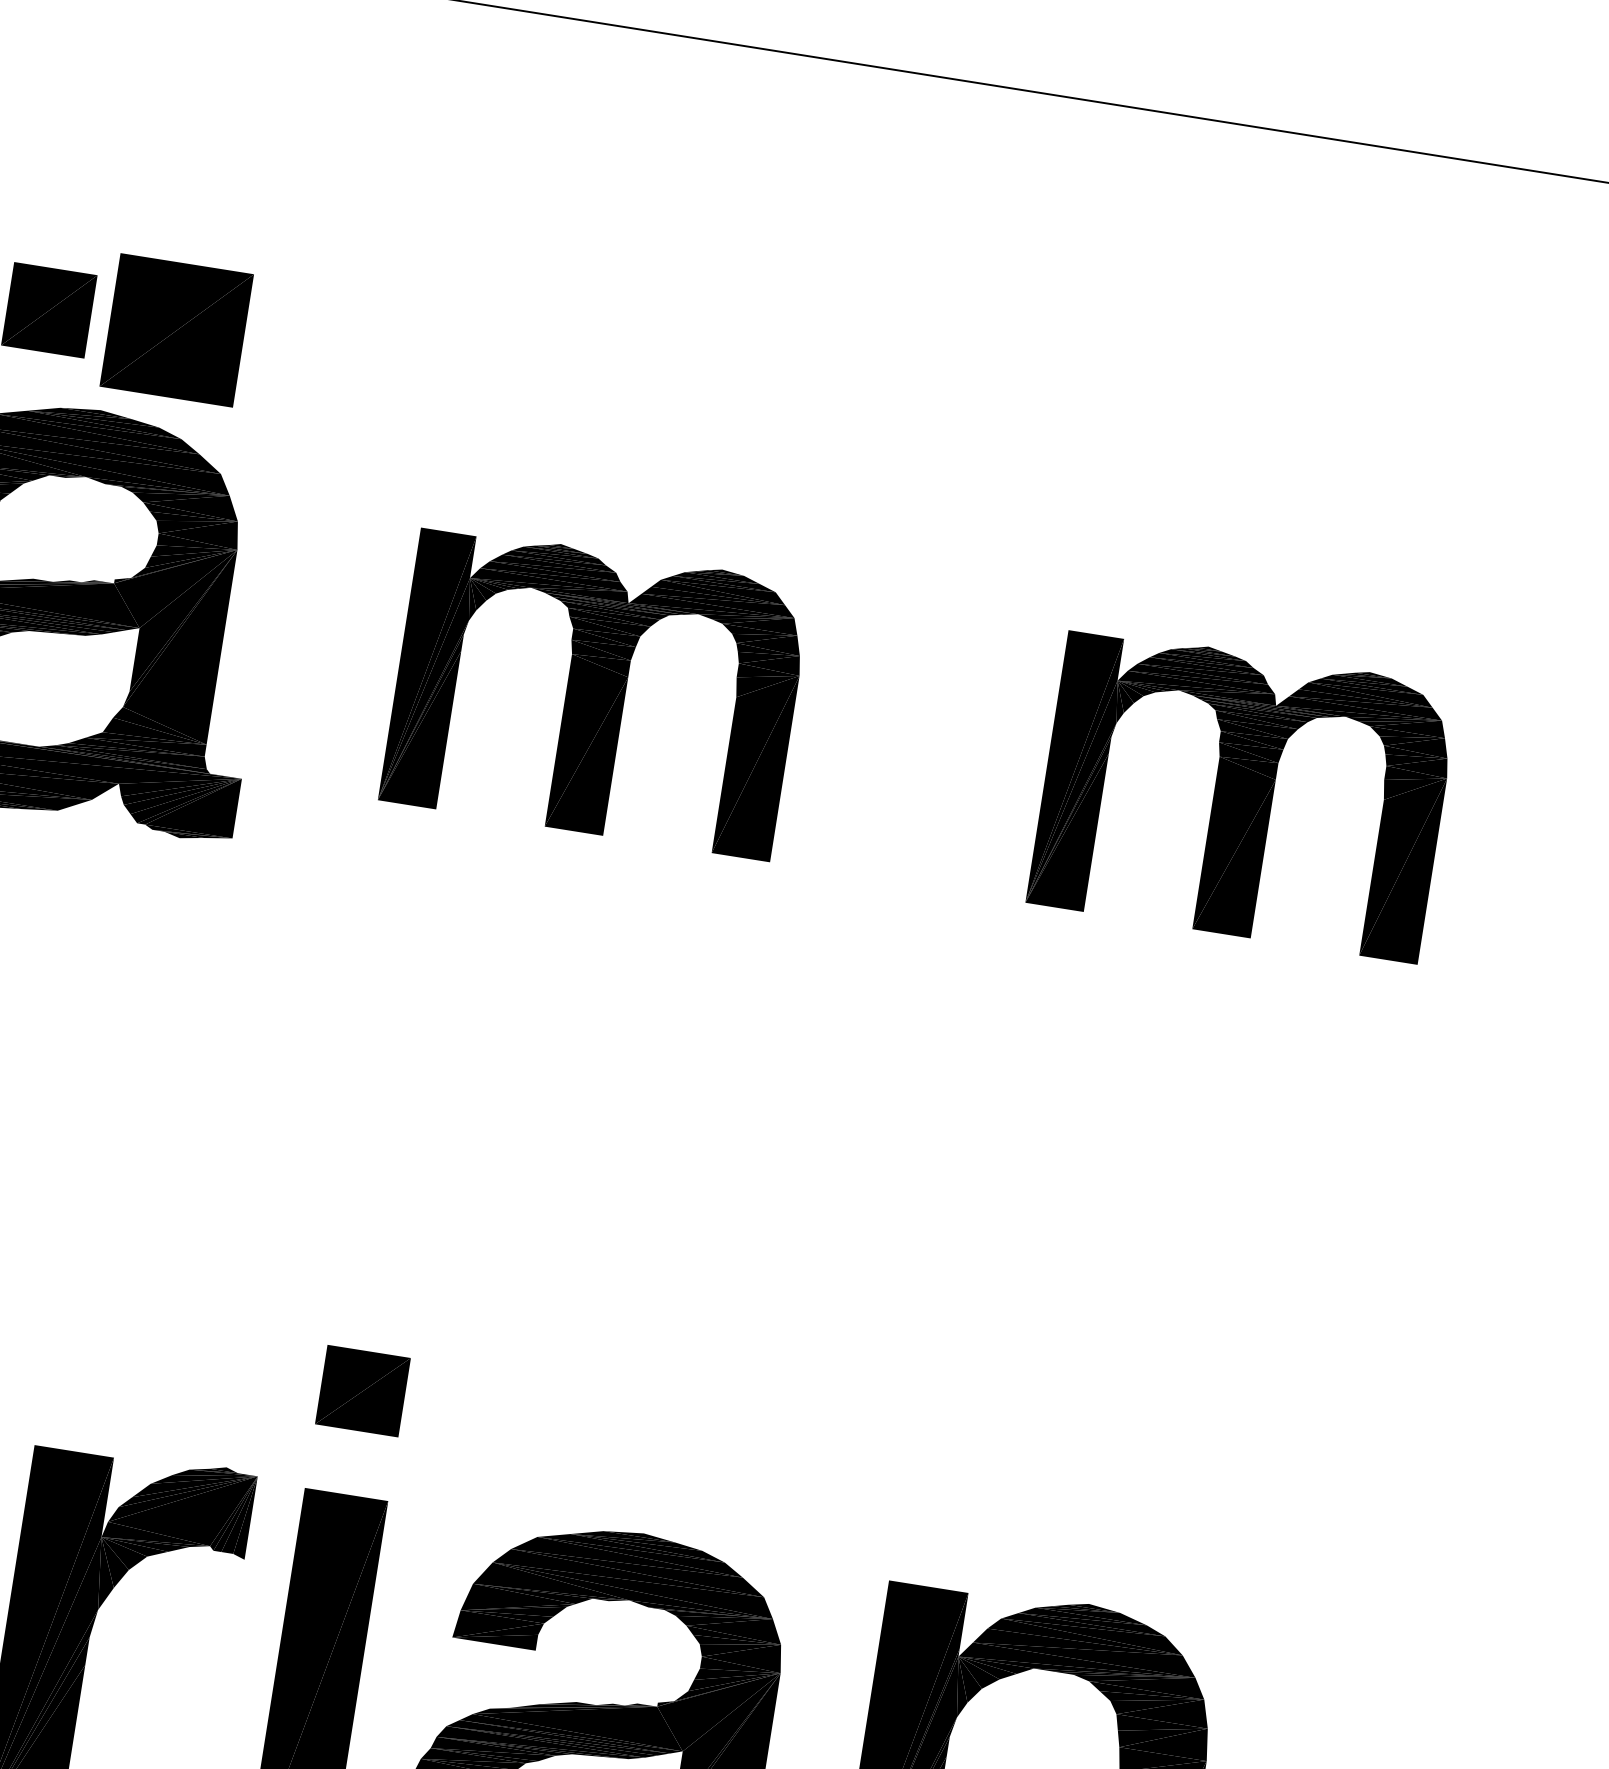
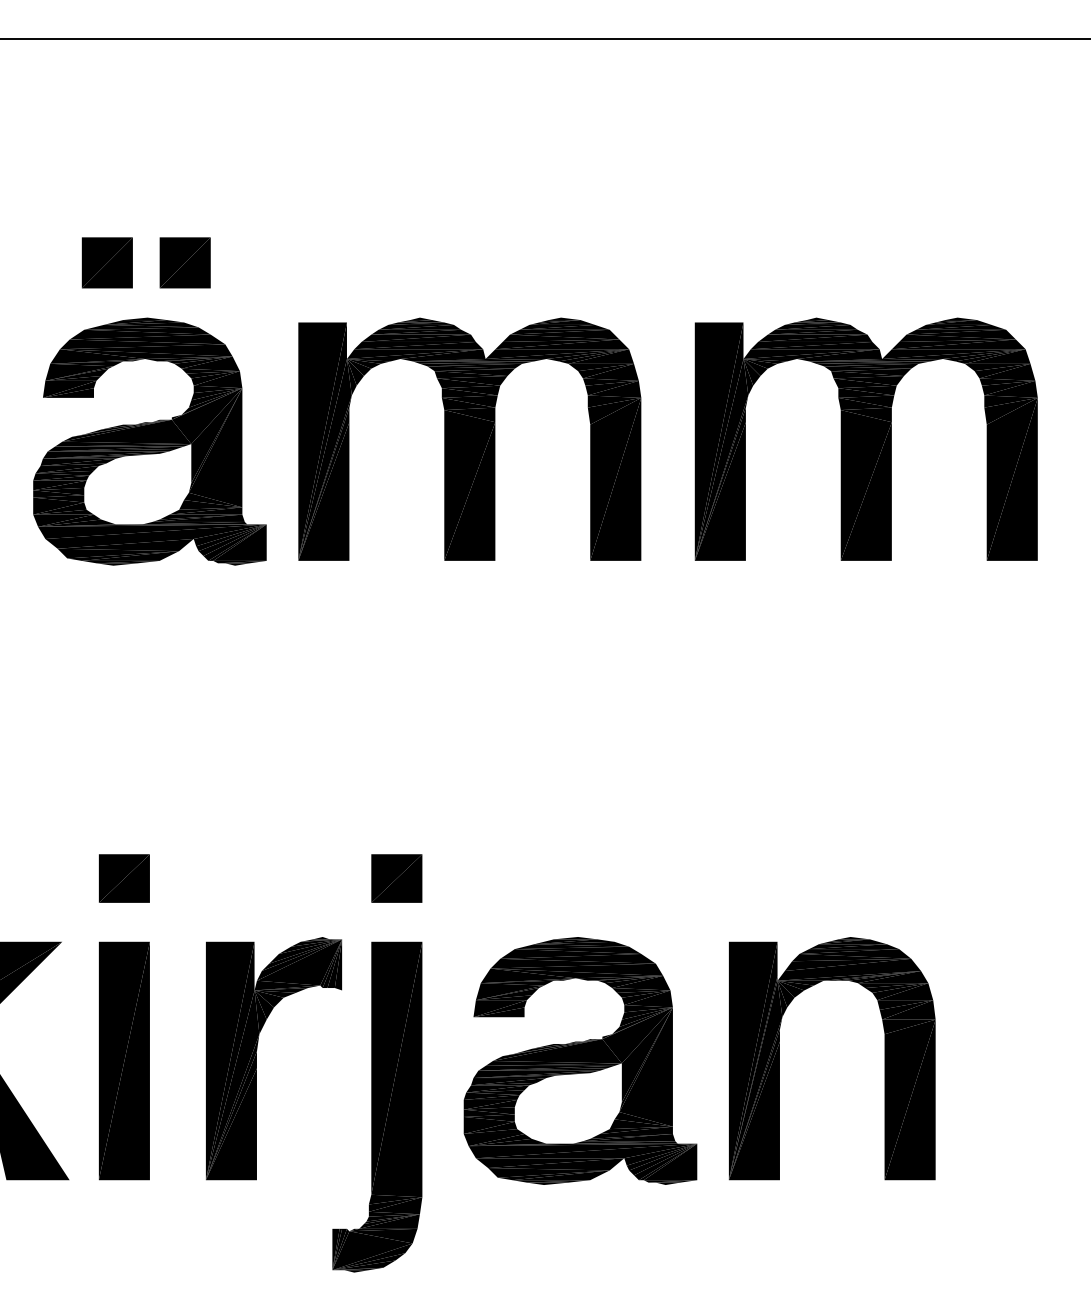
part: (175, 329) -> (184, 262), size x0.62
part: (595, 690) -> (469, 438), size x1.43
part: (1242, 793) -> (865, 438), size x1.43

